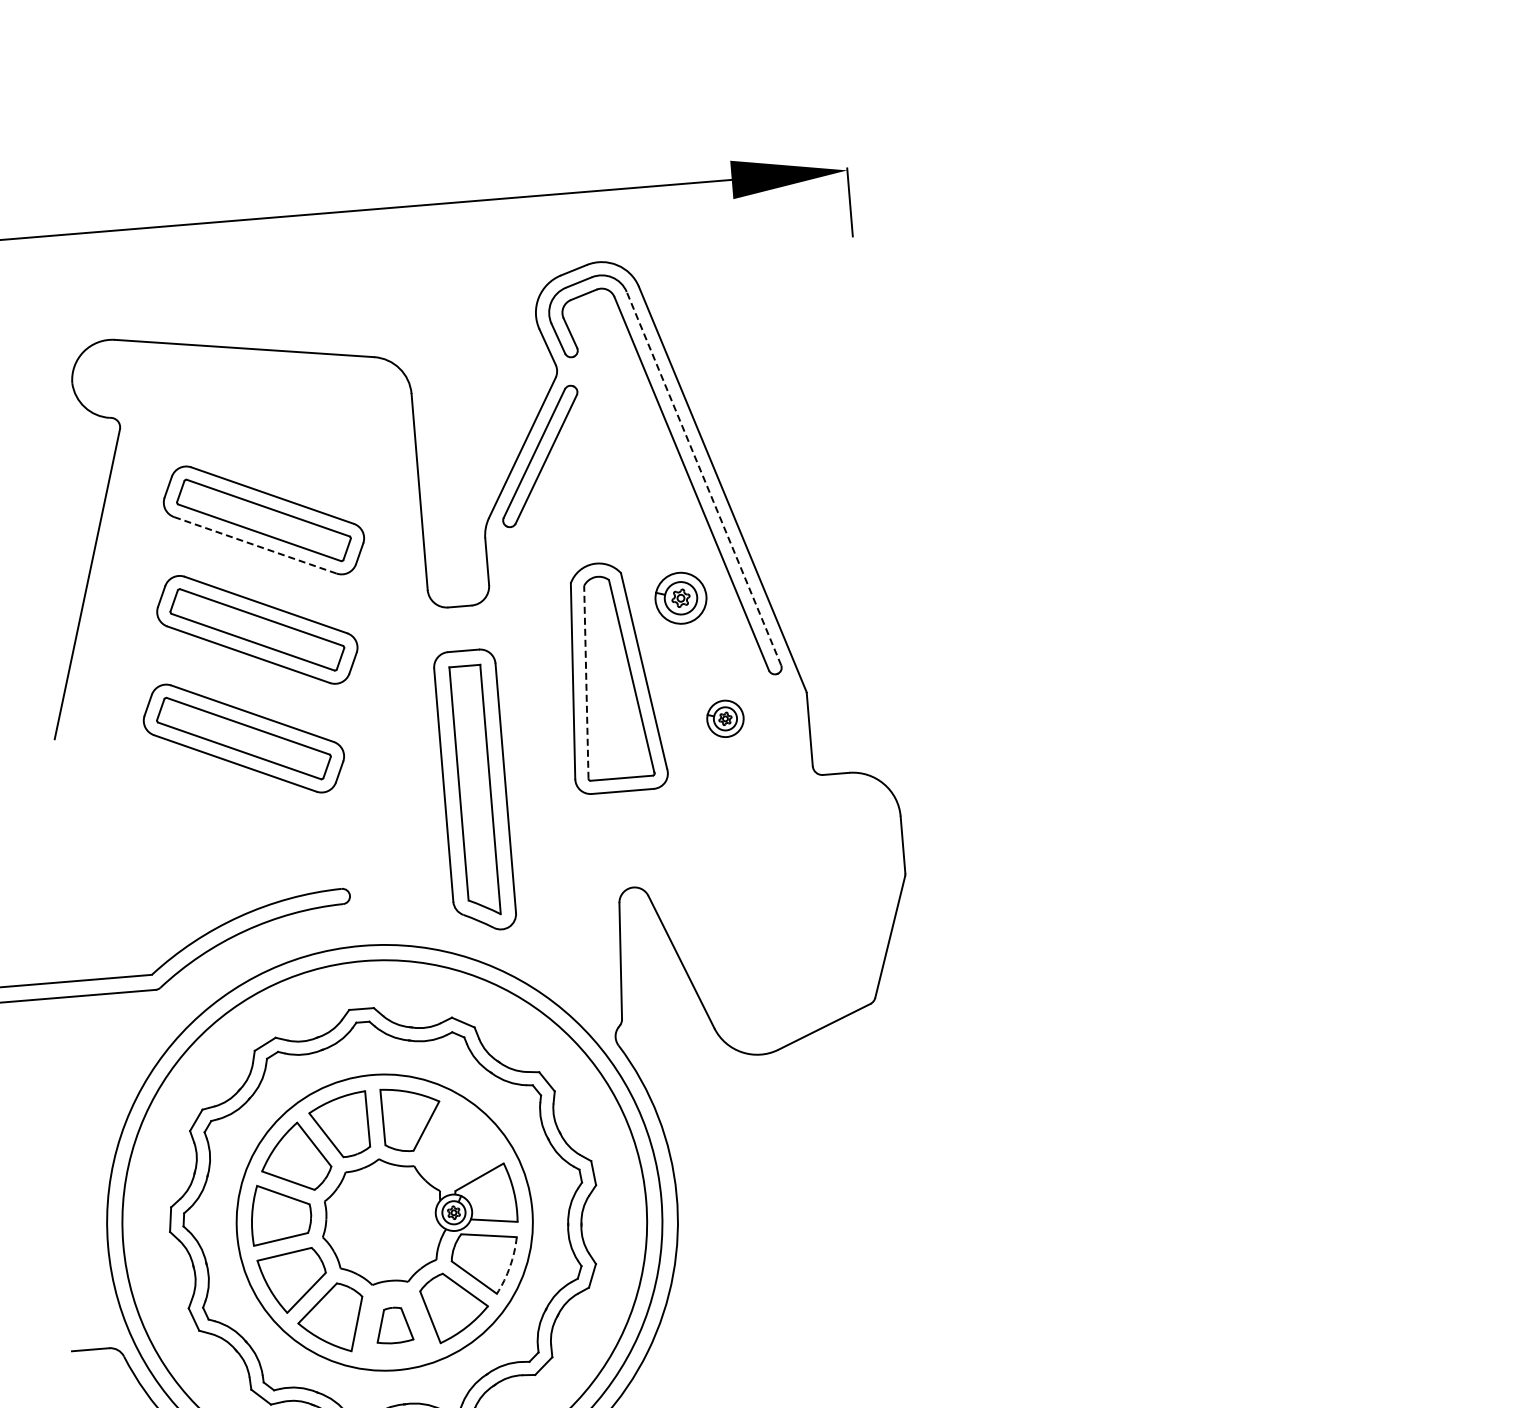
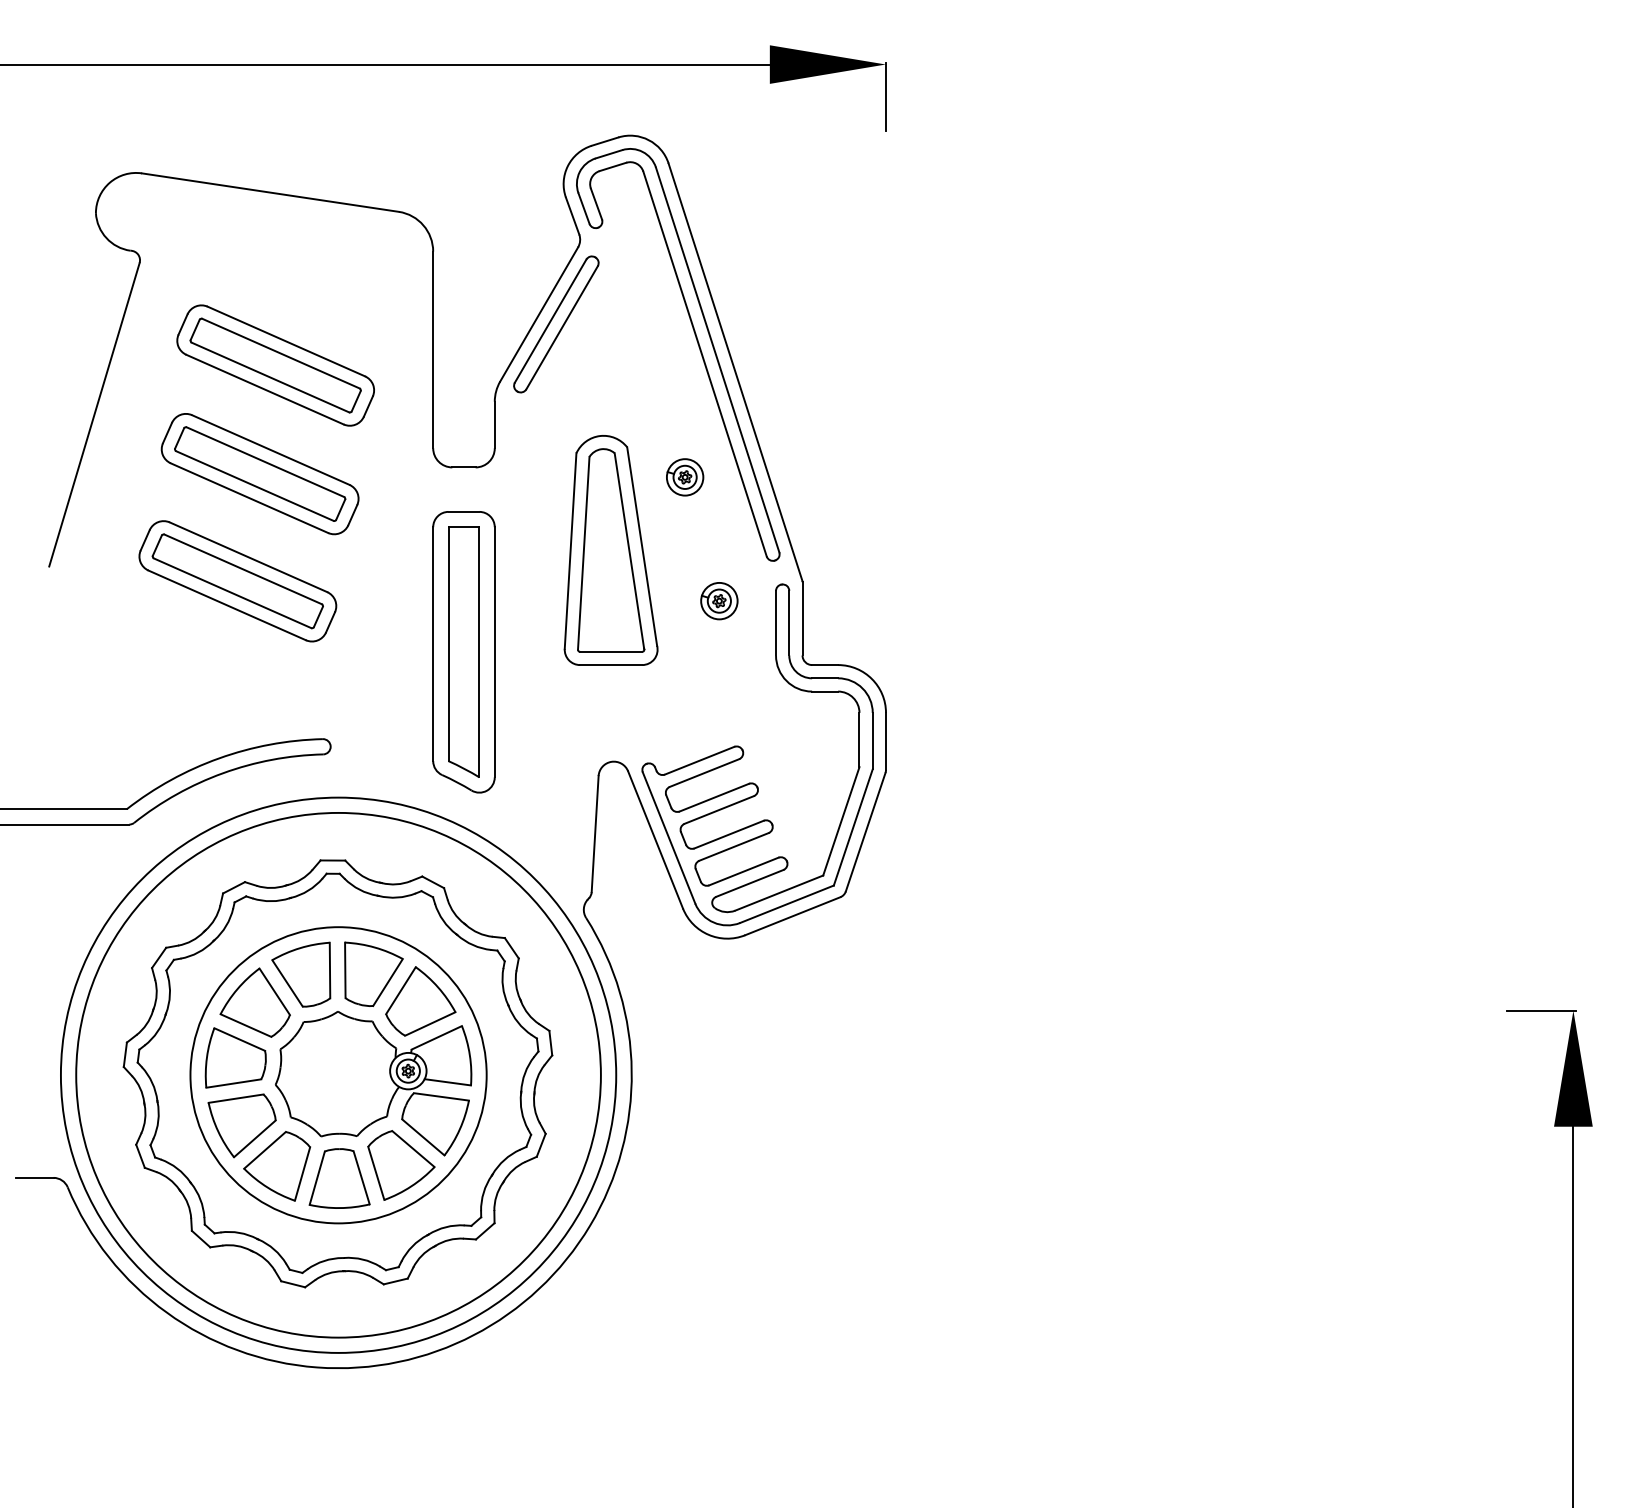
line: (703, 478) -> (717, 359), dashed -> solid
line: (255, 545) -> (265, 389), dashed -> solid
part: (681, 598) -> (685, 477), size x0.71
line: (586, 681) -> (583, 552), dashed -> solid
part: (762, 868) -> (744, 753), added
part: (460, 1142) -> (420, 1001), added
arc: (509, 1266) -> (459, 1129), dashed -> solid
part: (394, 1325) -> (339, 1178), size x1.67

